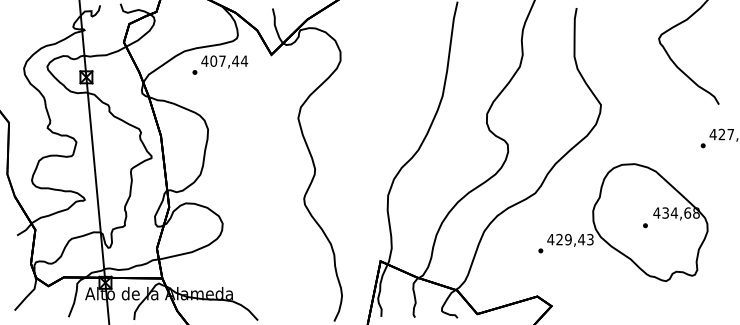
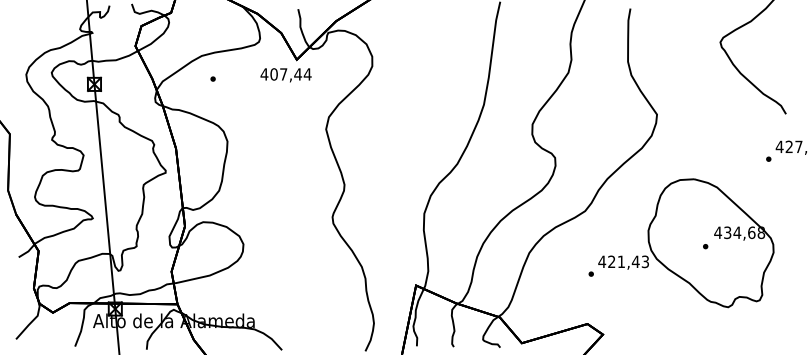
text: (224, 61) -> (285, 74), moved
text: (568, 239) -> (621, 261), 429,43 -> 421,43

